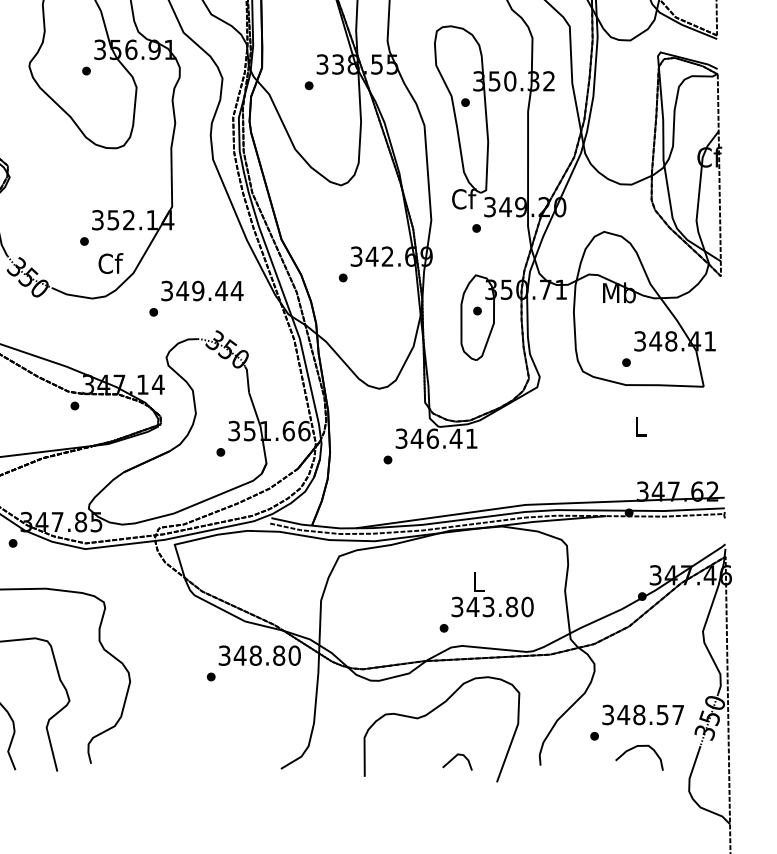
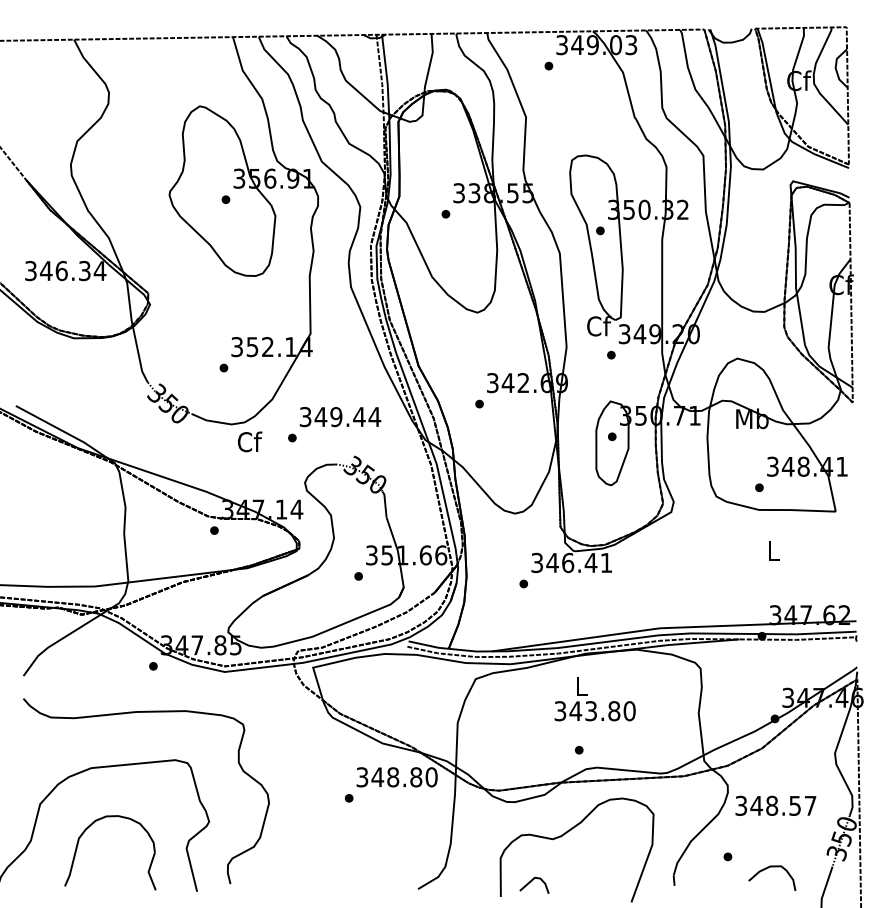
text: (111, 263) -> (250, 441), moved
text: (491, 595) -> (594, 699), moved
text: (642, 714) -> (775, 805), moved
line: (455, 758) -> (532, 881), moved

